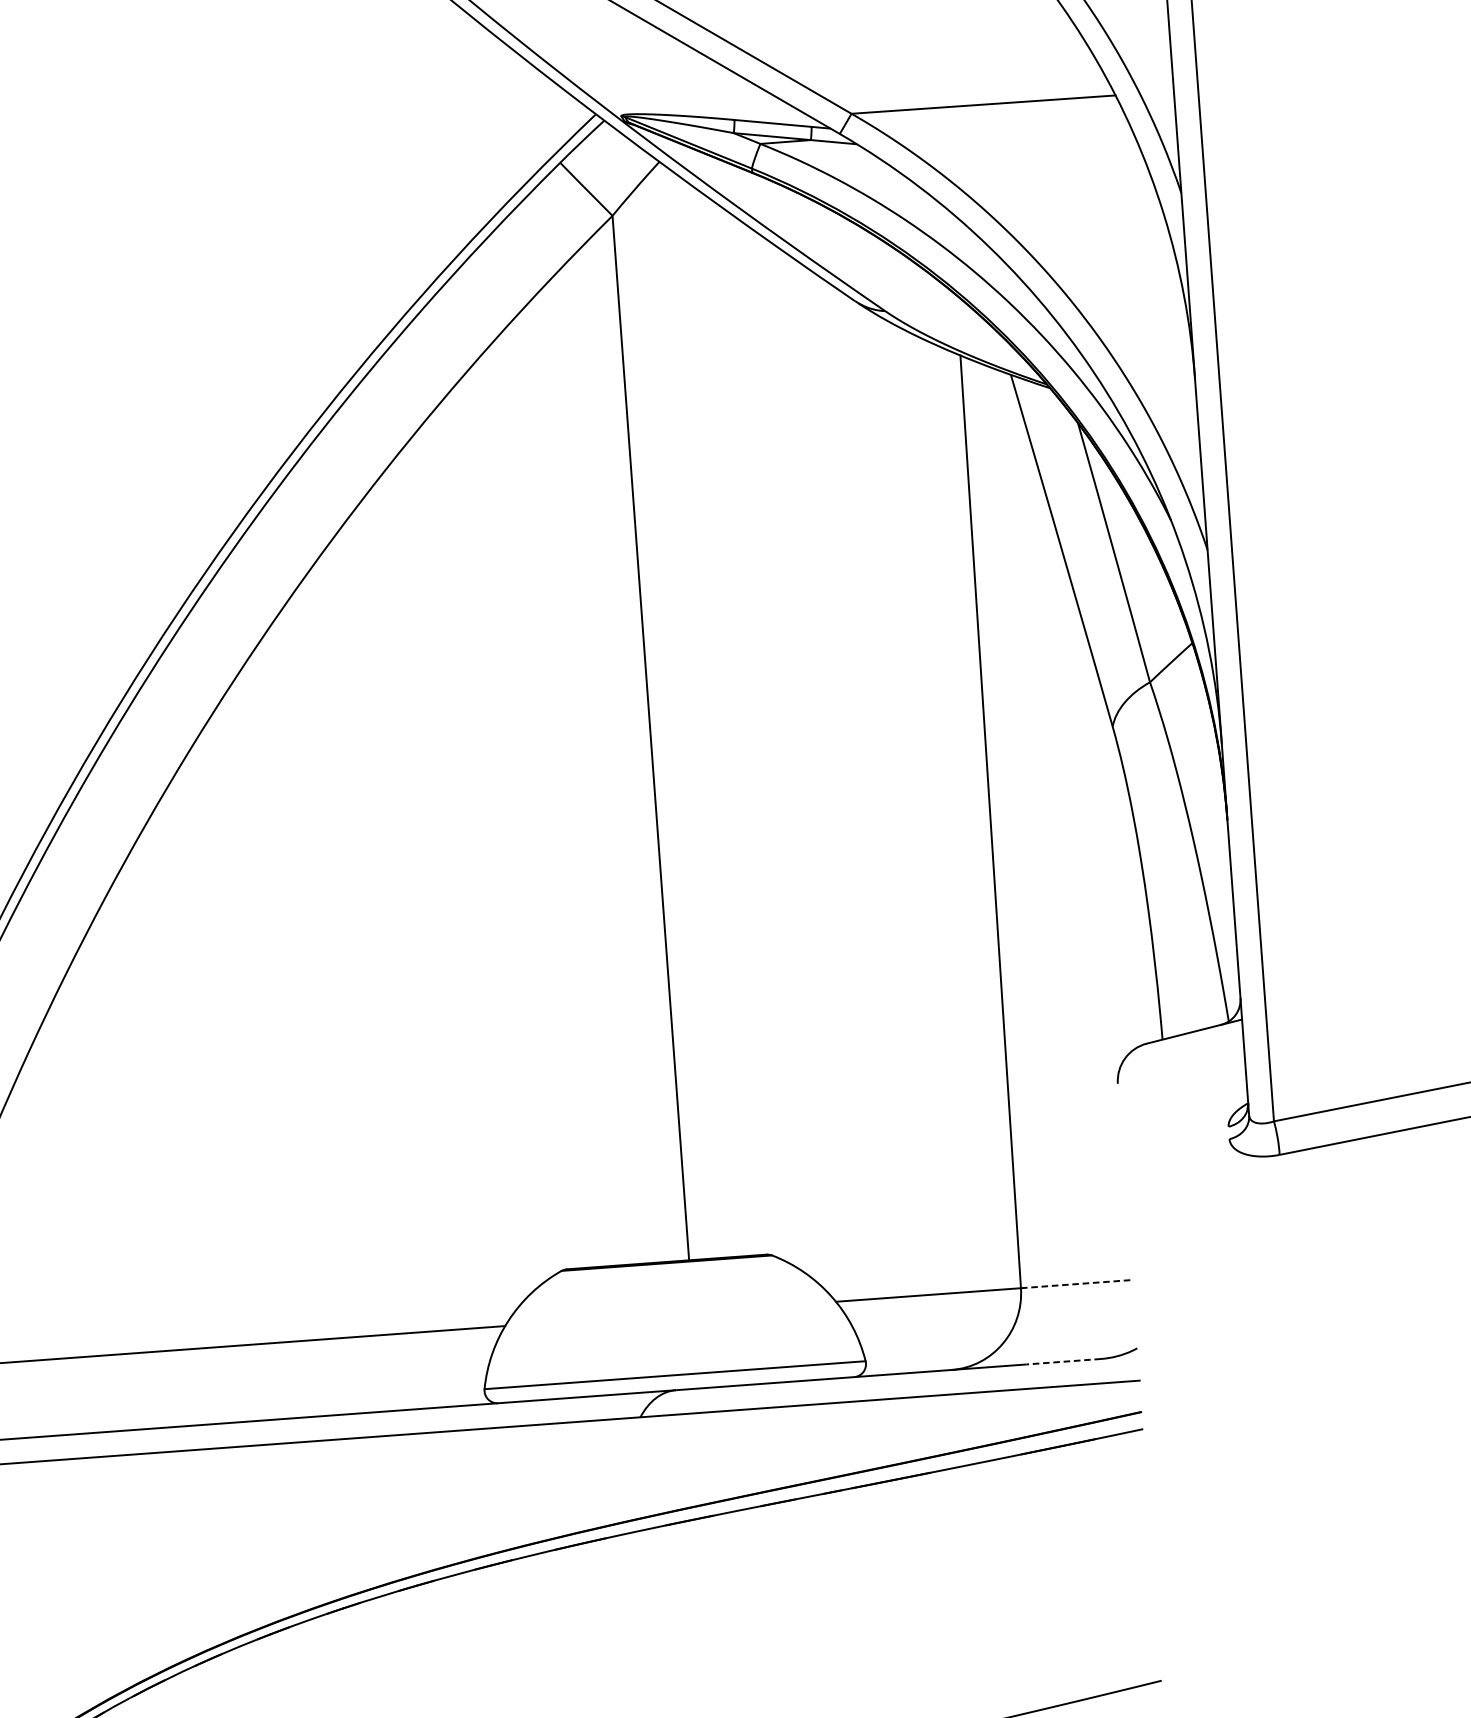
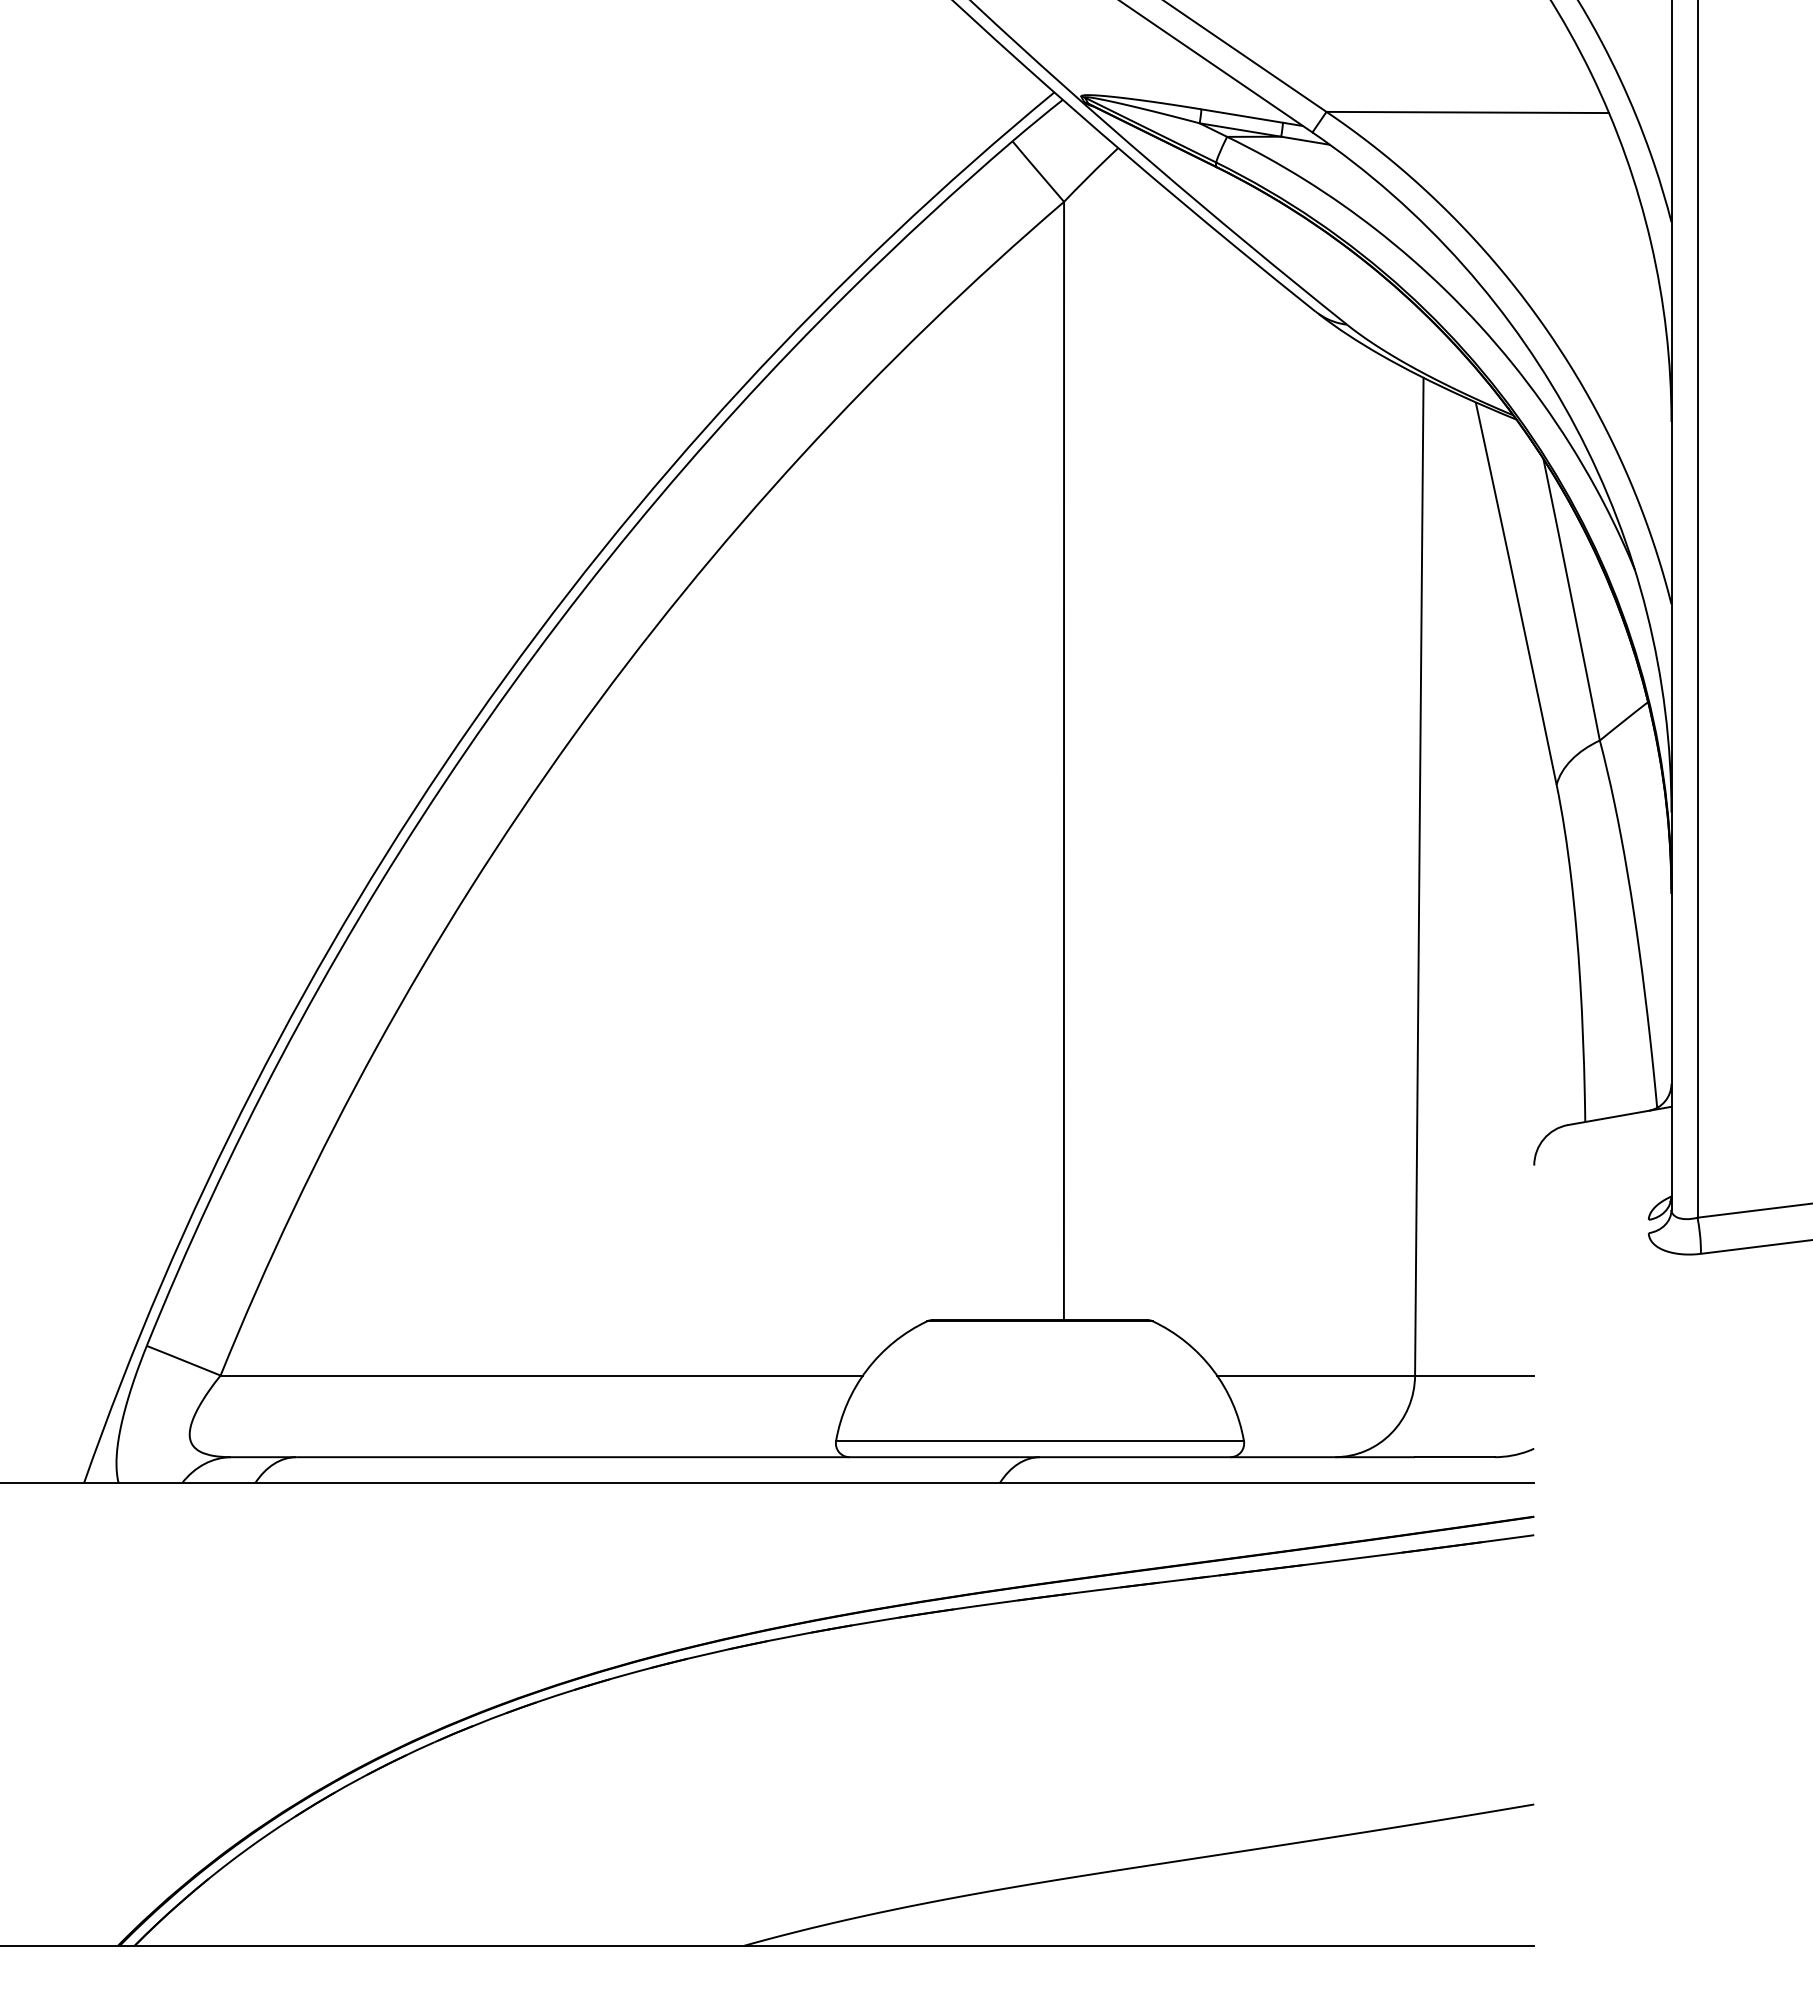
line: (1076, 1284) -> (1474, 1375), dashed -> solid
line: (1063, 1362) -> (1454, 1457), dashed -> solid

